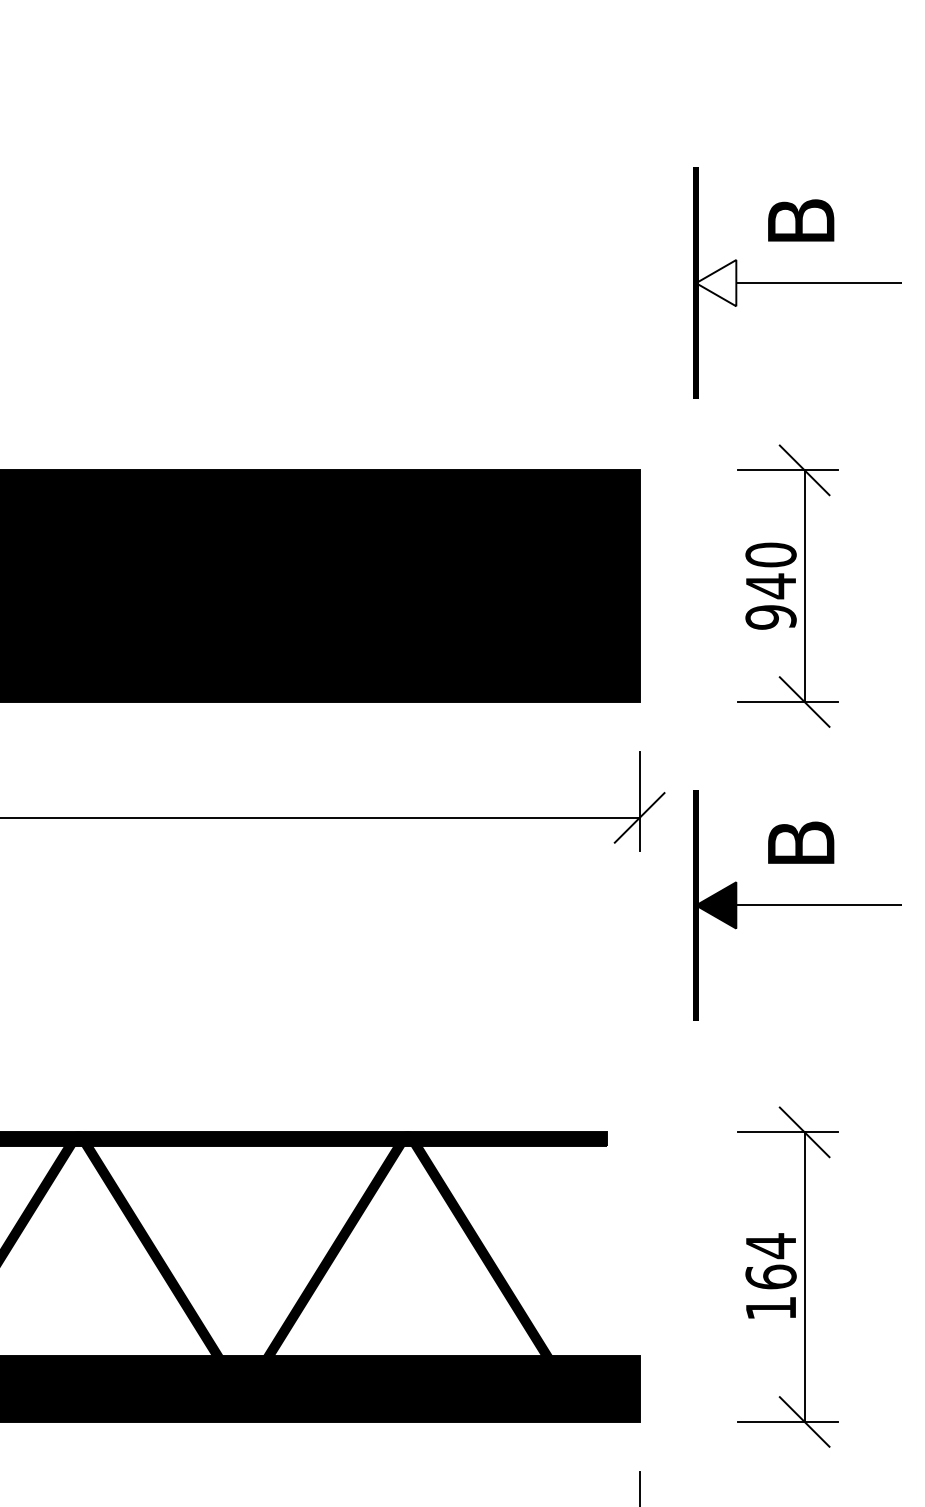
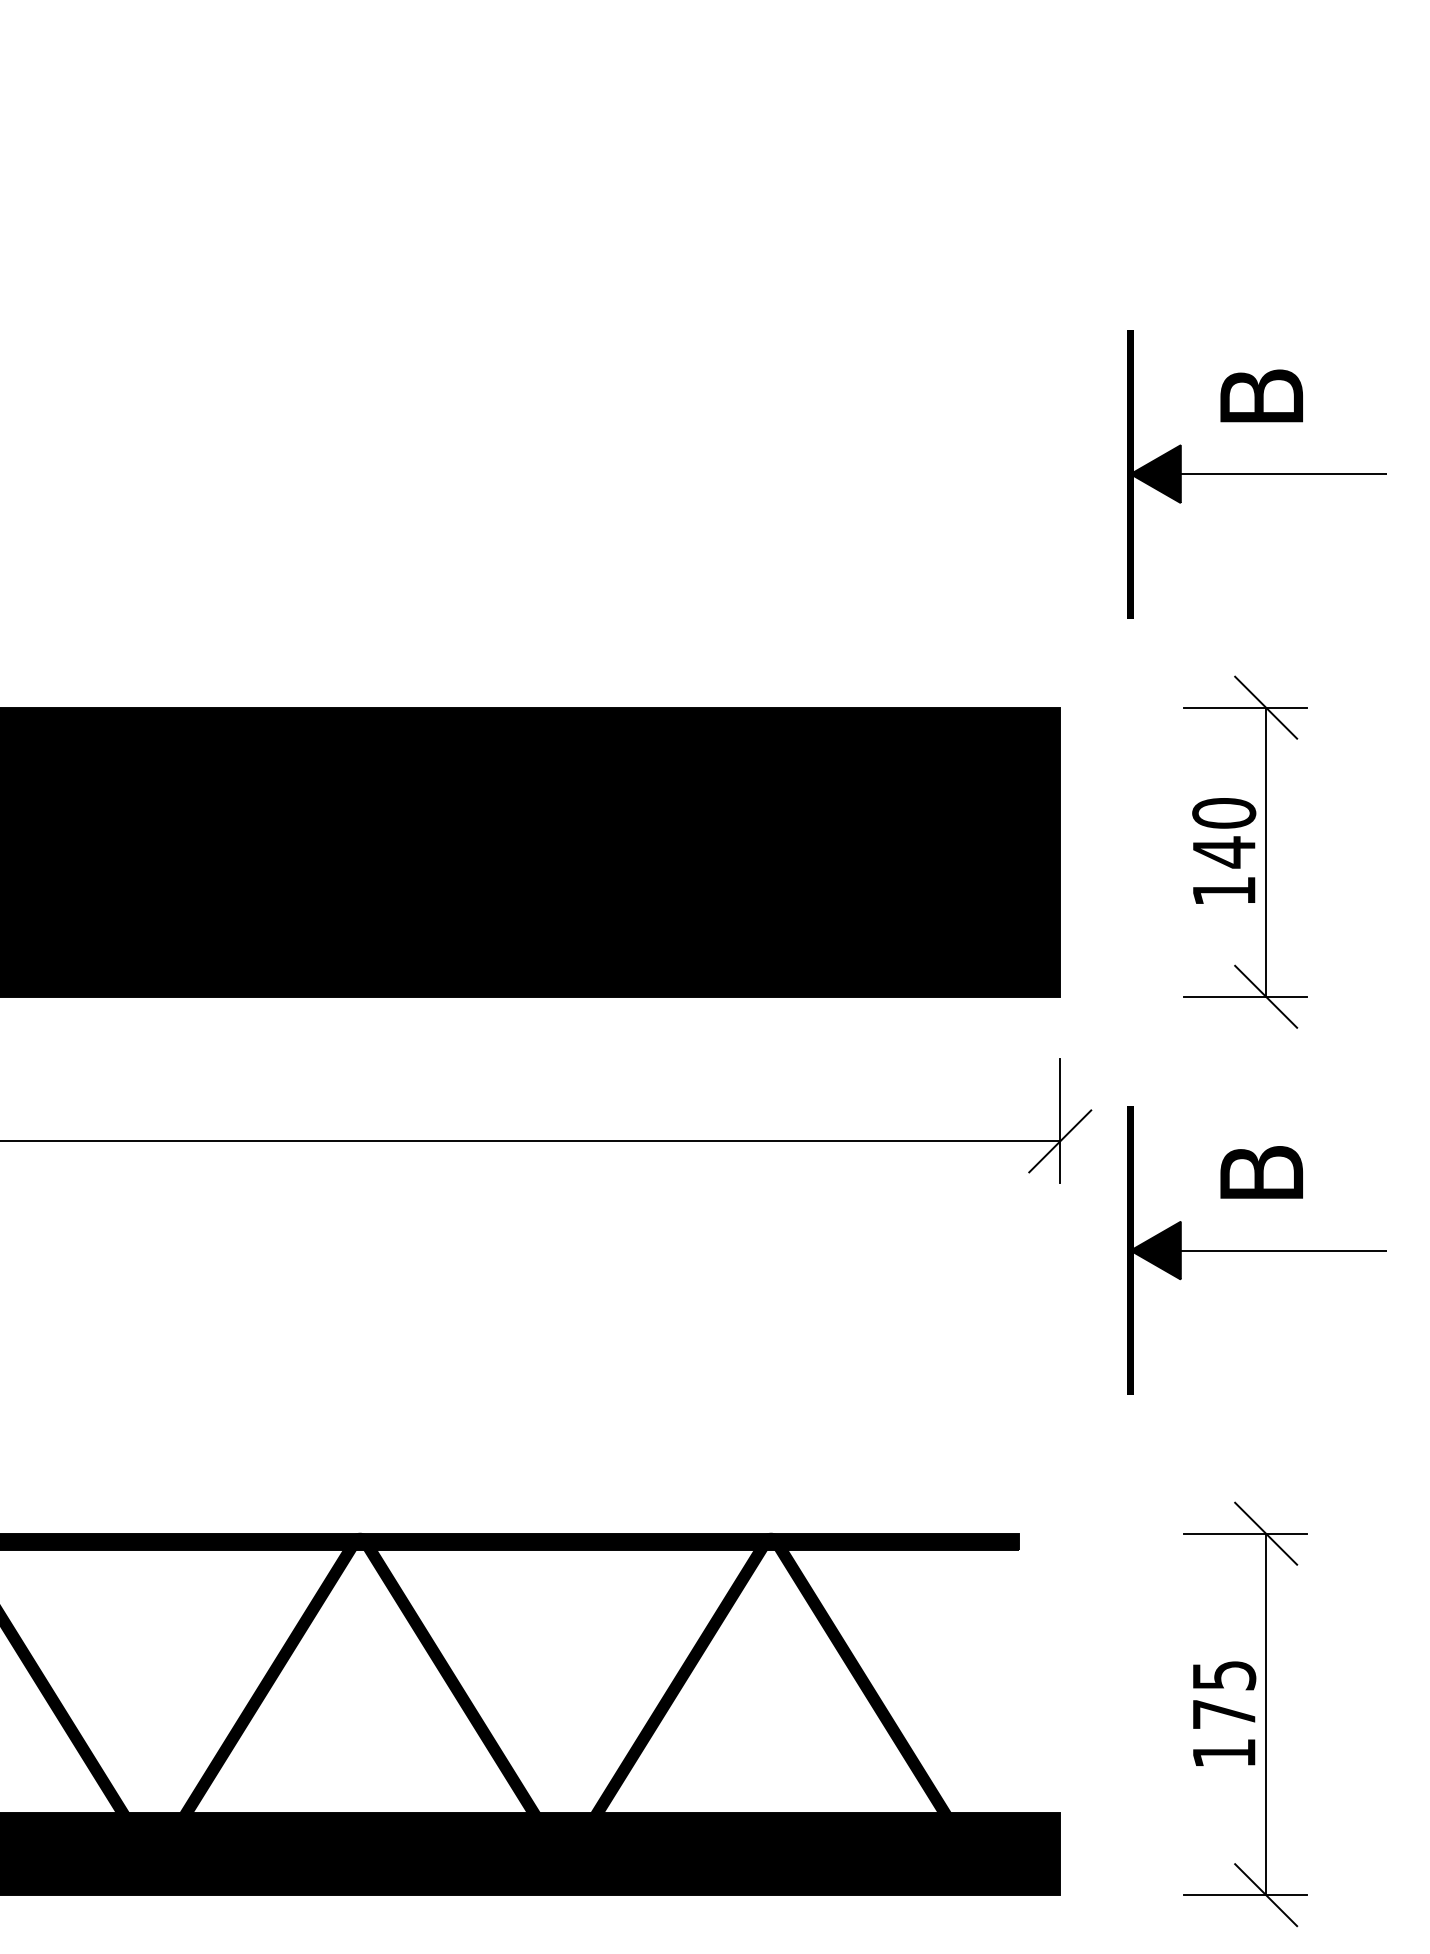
fill: (716, 283) -> (1155, 474), added
text: (771, 617) -> (1224, 891), 940 -> 140
text: (771, 1261) -> (1224, 1694), 164 -> 175

